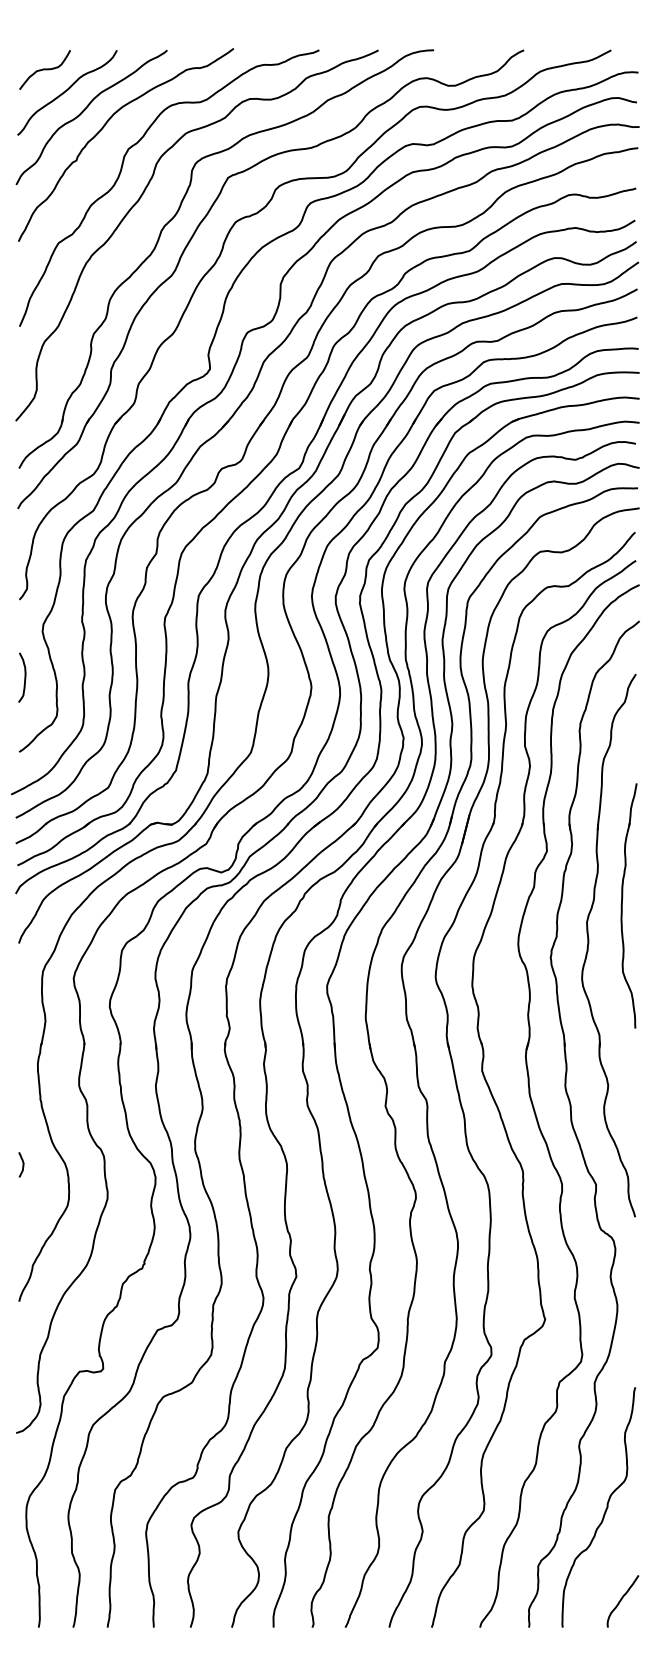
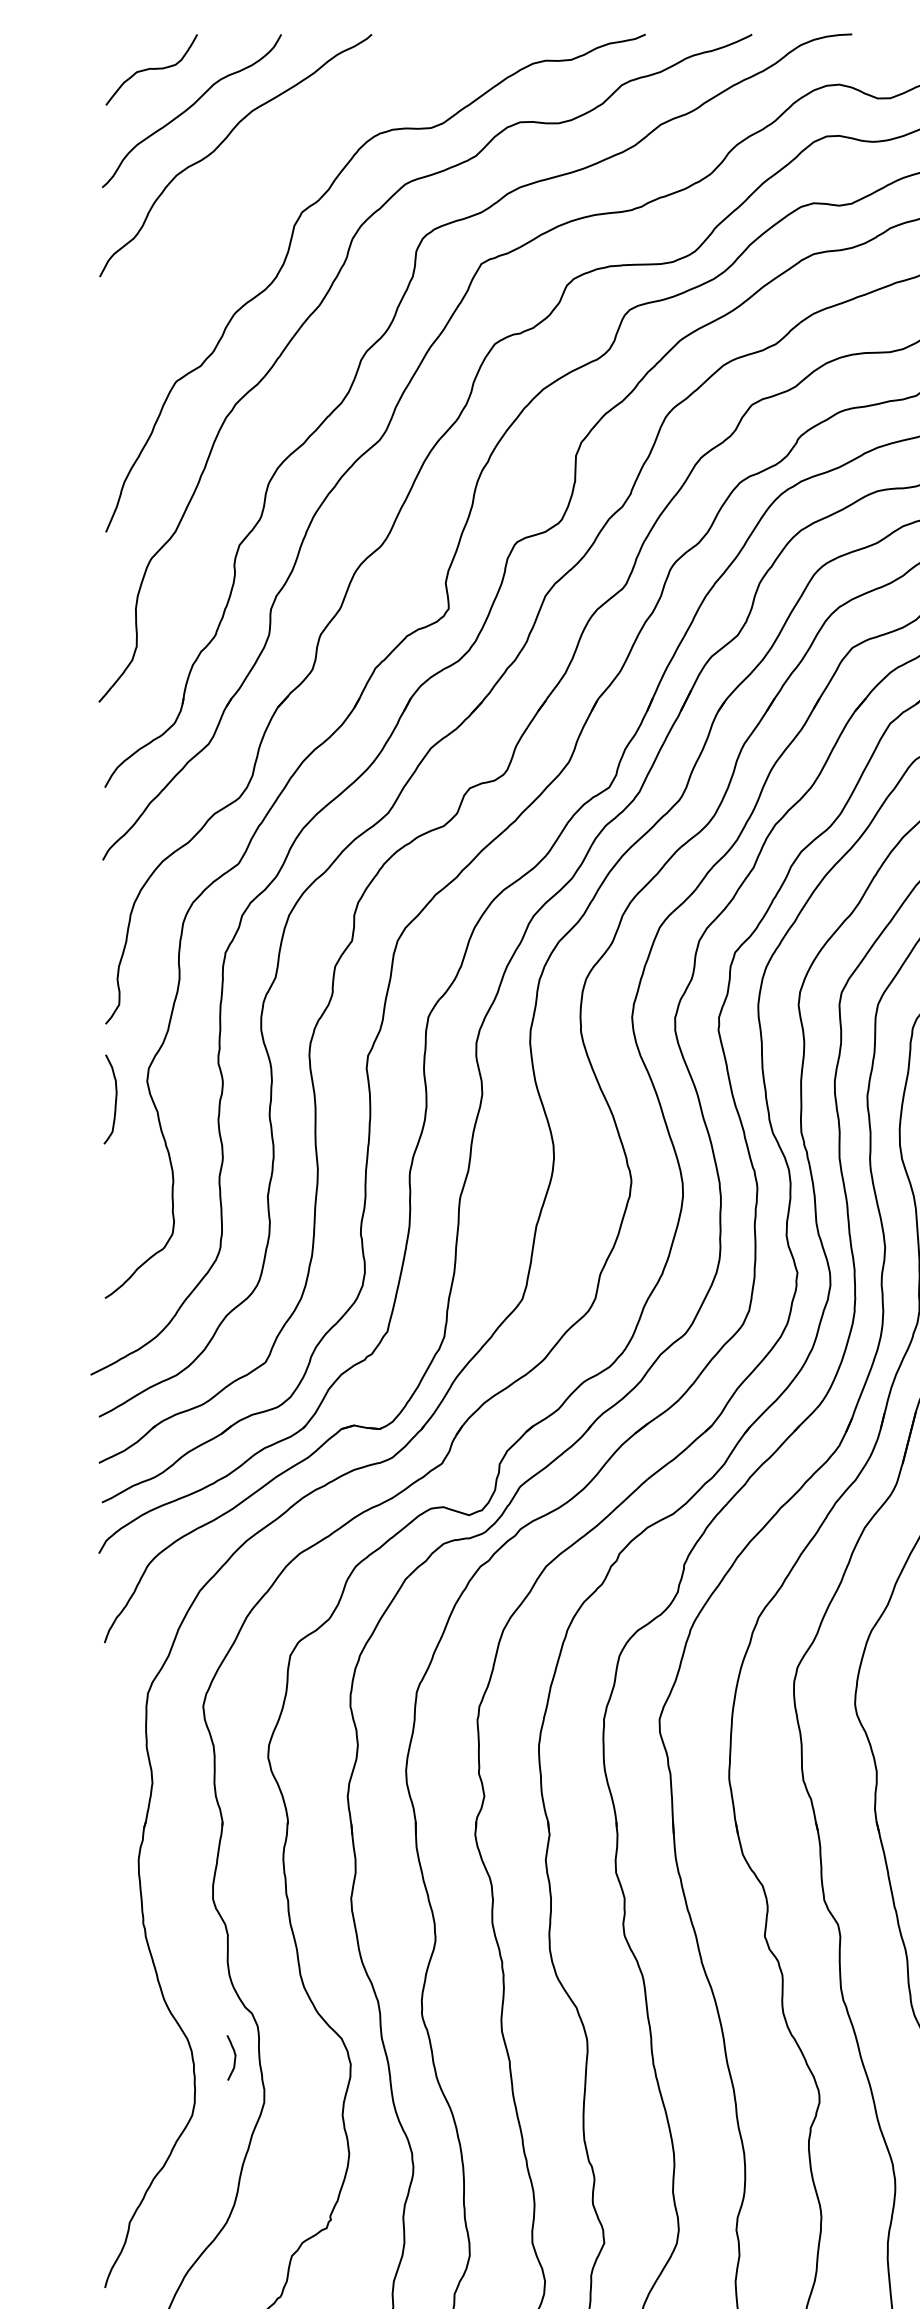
curve: (104, 127) -> (258, 173), removed
curve: (24, 677) -> (114, 1099), moved
curve: (22, 1164) -> (233, 2057), moved

